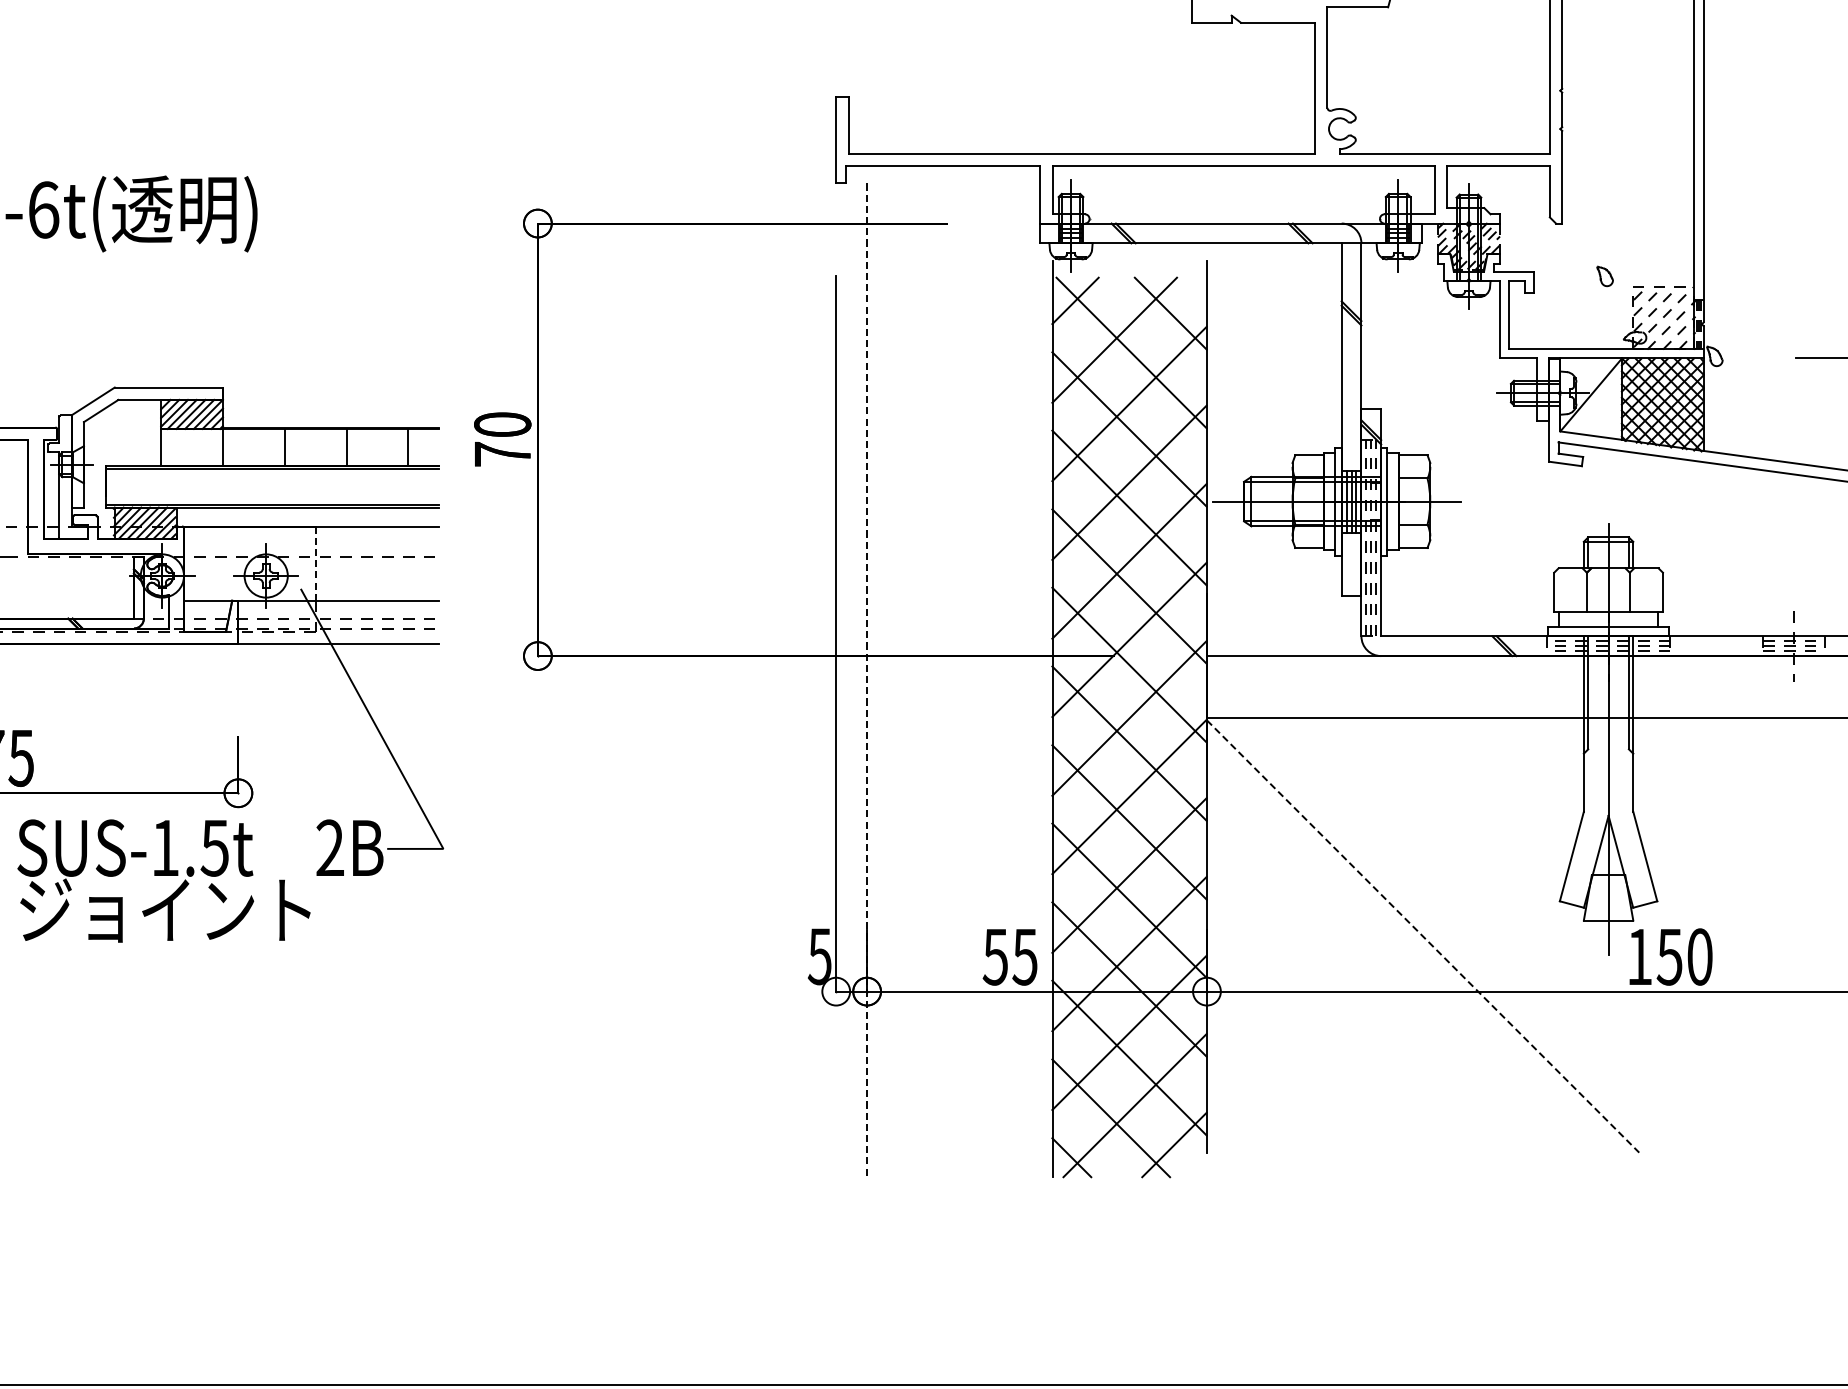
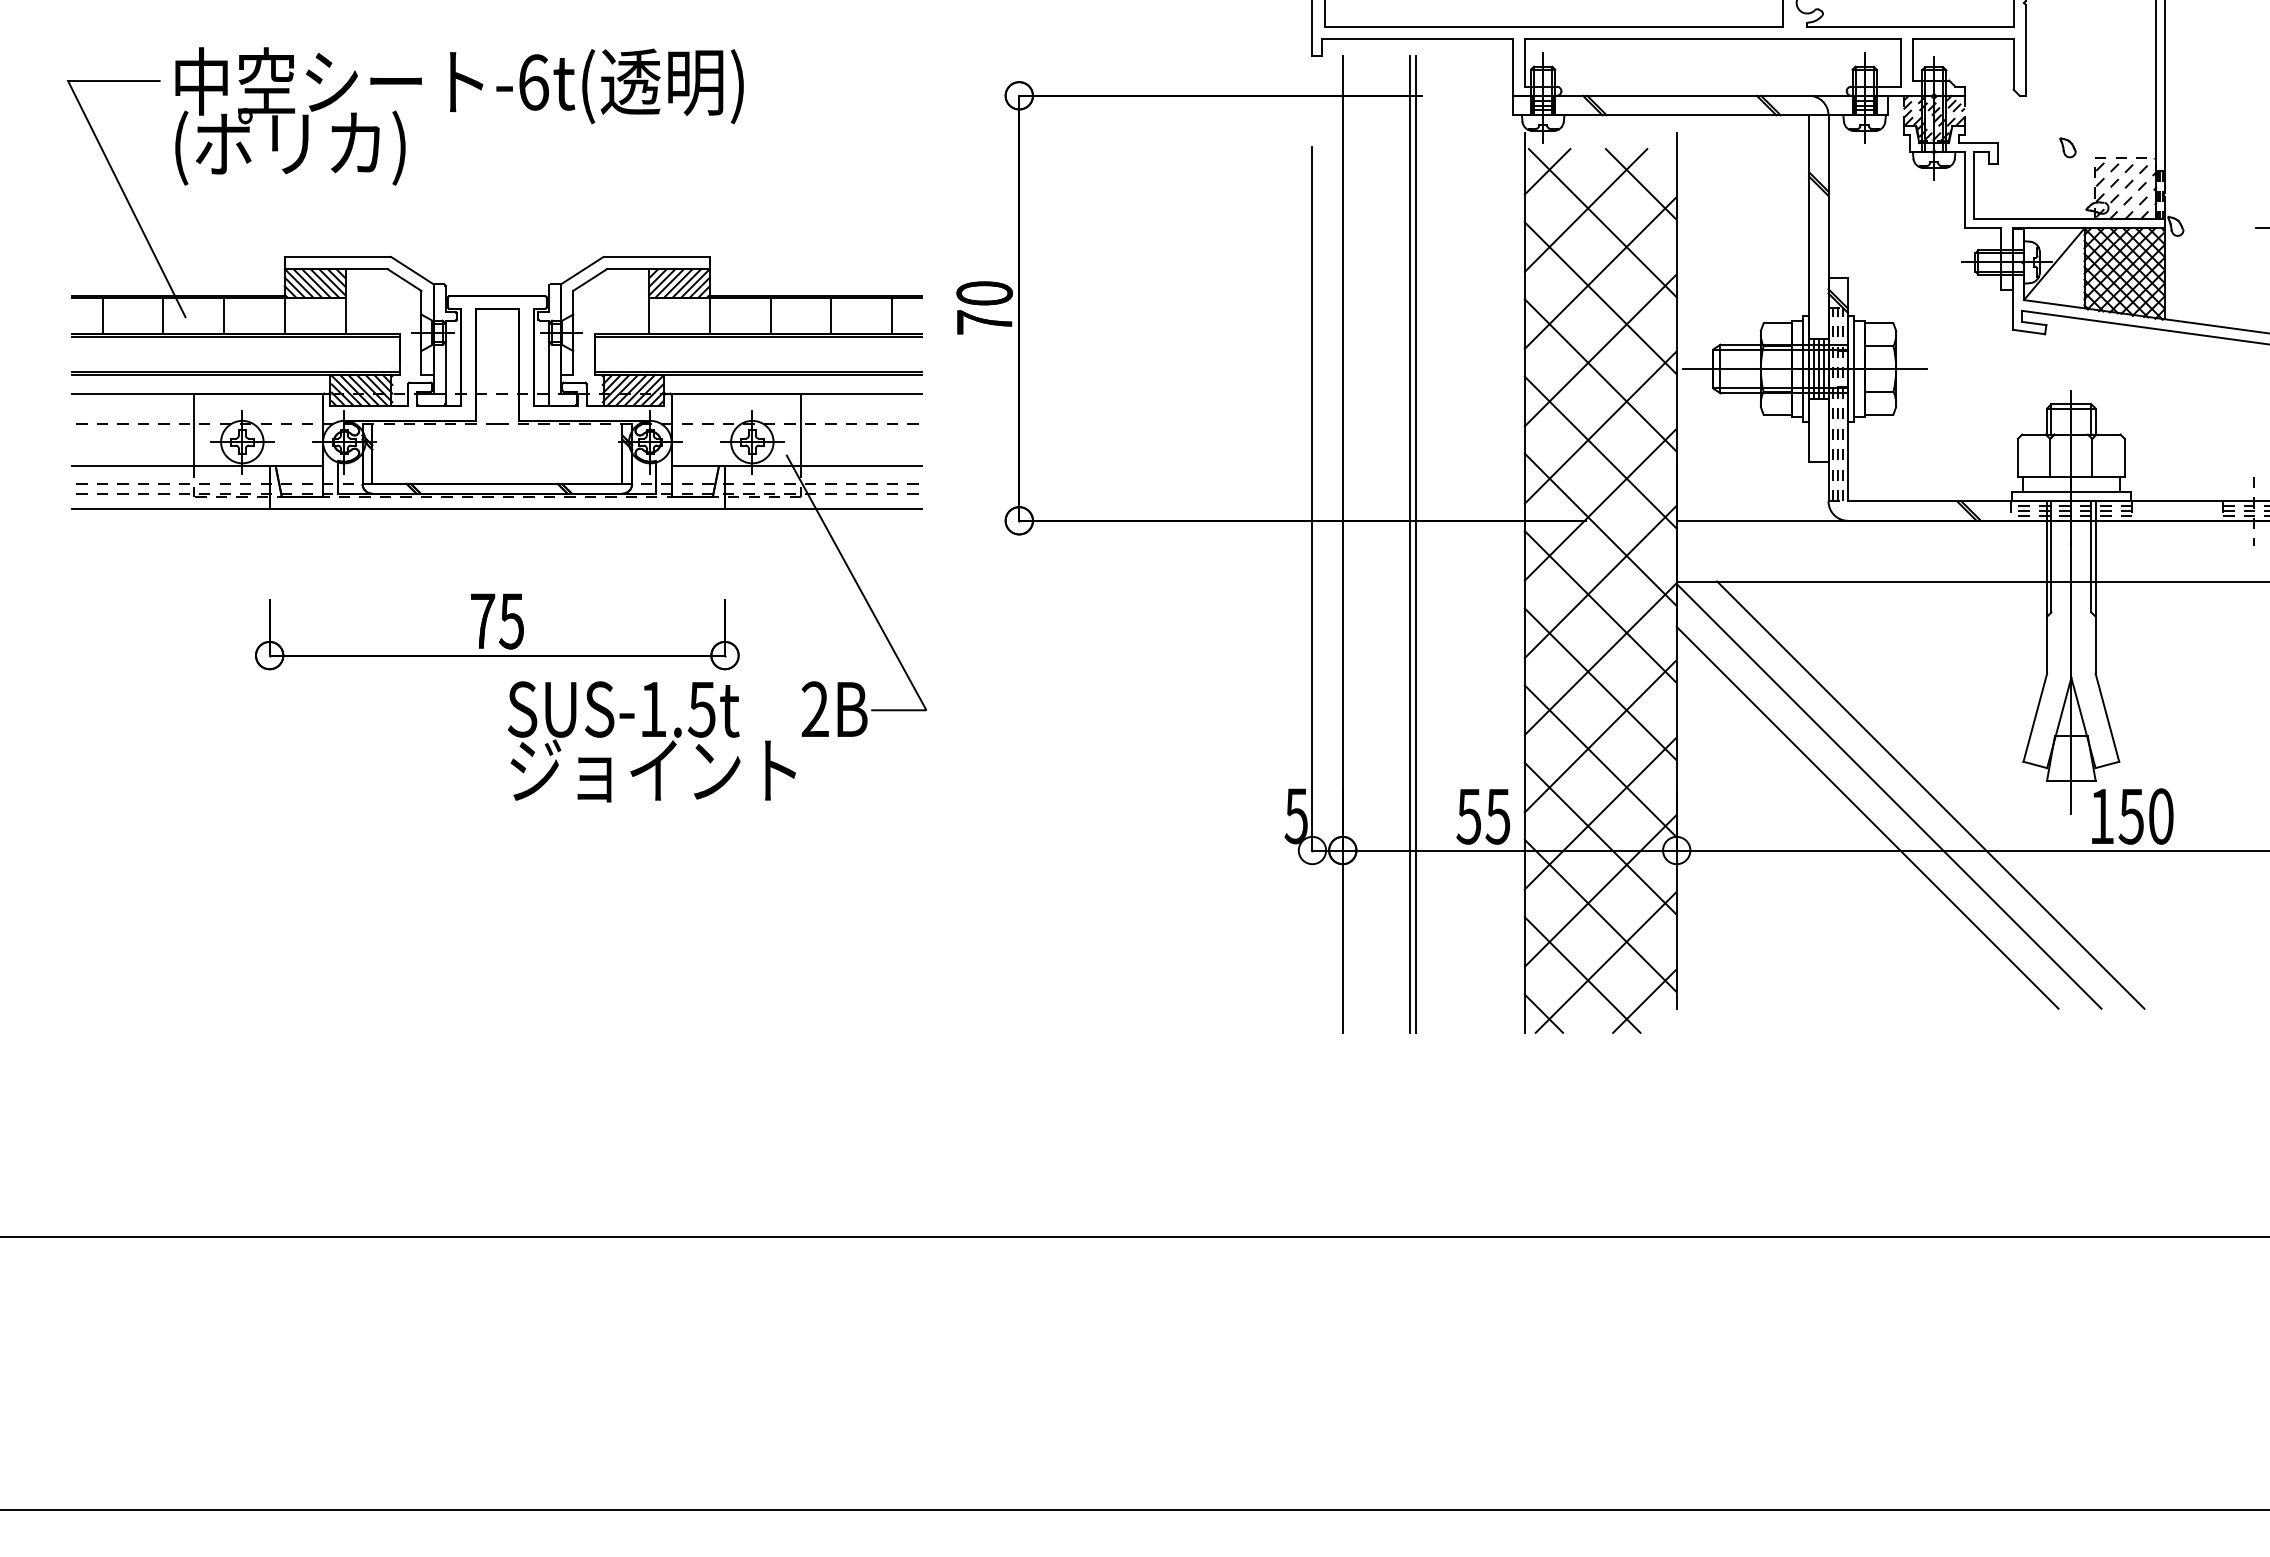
line: (315, 564) -> (800, 430), dashed -> solid
line: (935, 680) -> (1409, 544), added
line: (941, 680) -> (1415, 544), added
line: (866, 681) -> (1342, 545), dashed -> solid
line: (1465, 934) -> (1930, 794), added
line: (1423, 936) -> (1889, 796), dashed -> solid
line: (1401, 958) -> (1867, 817), added

